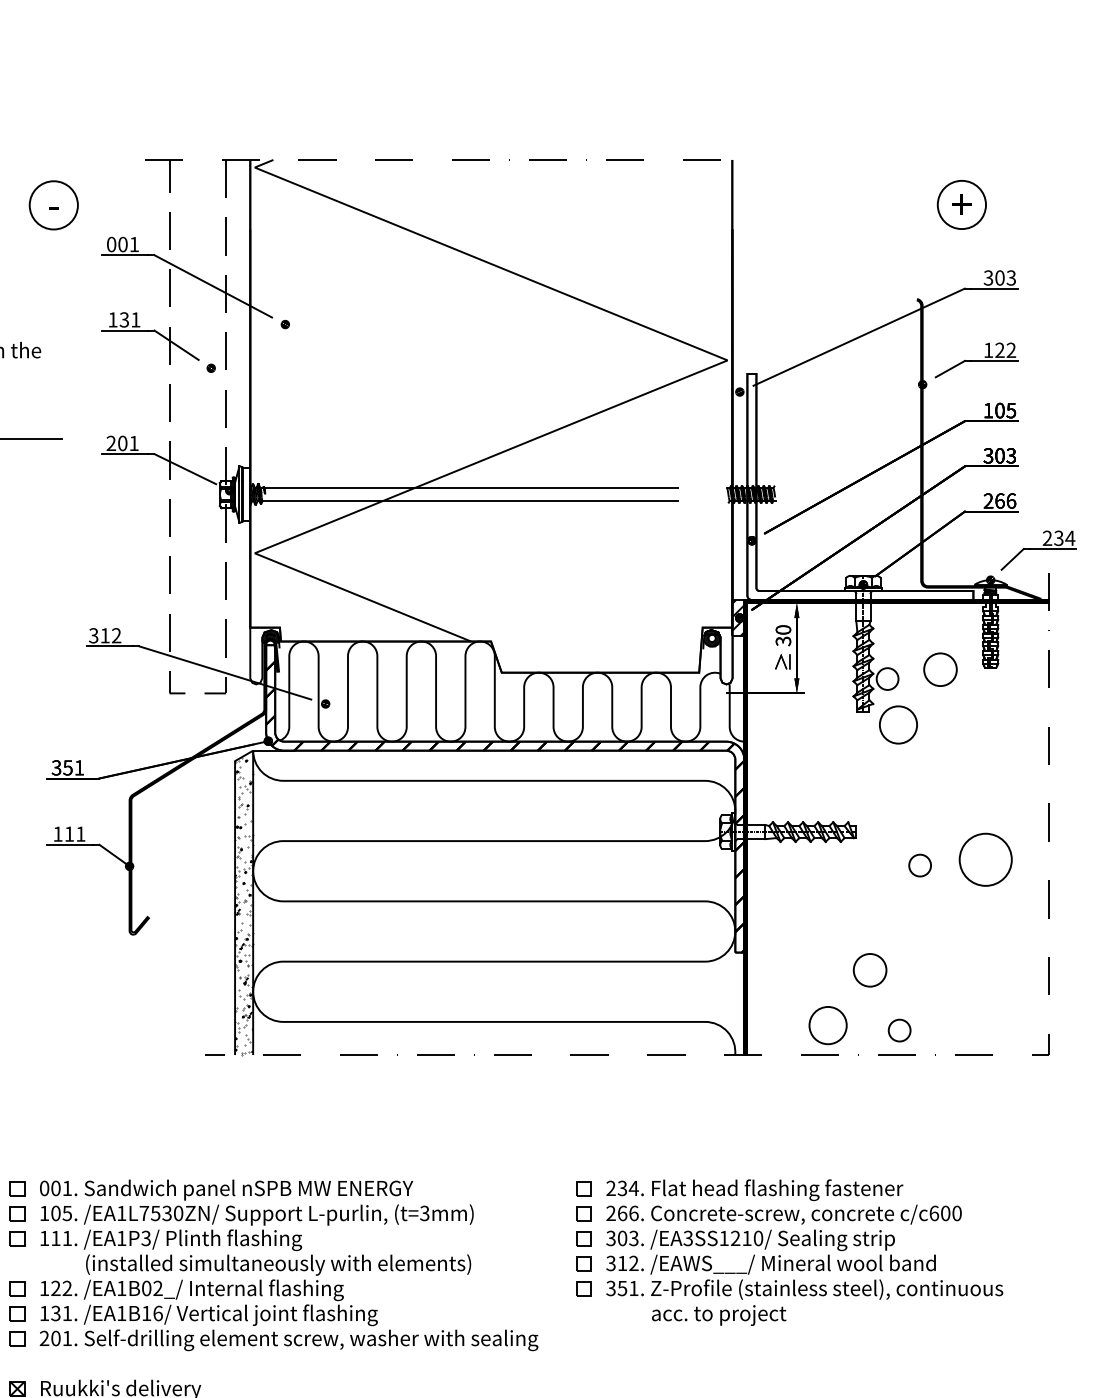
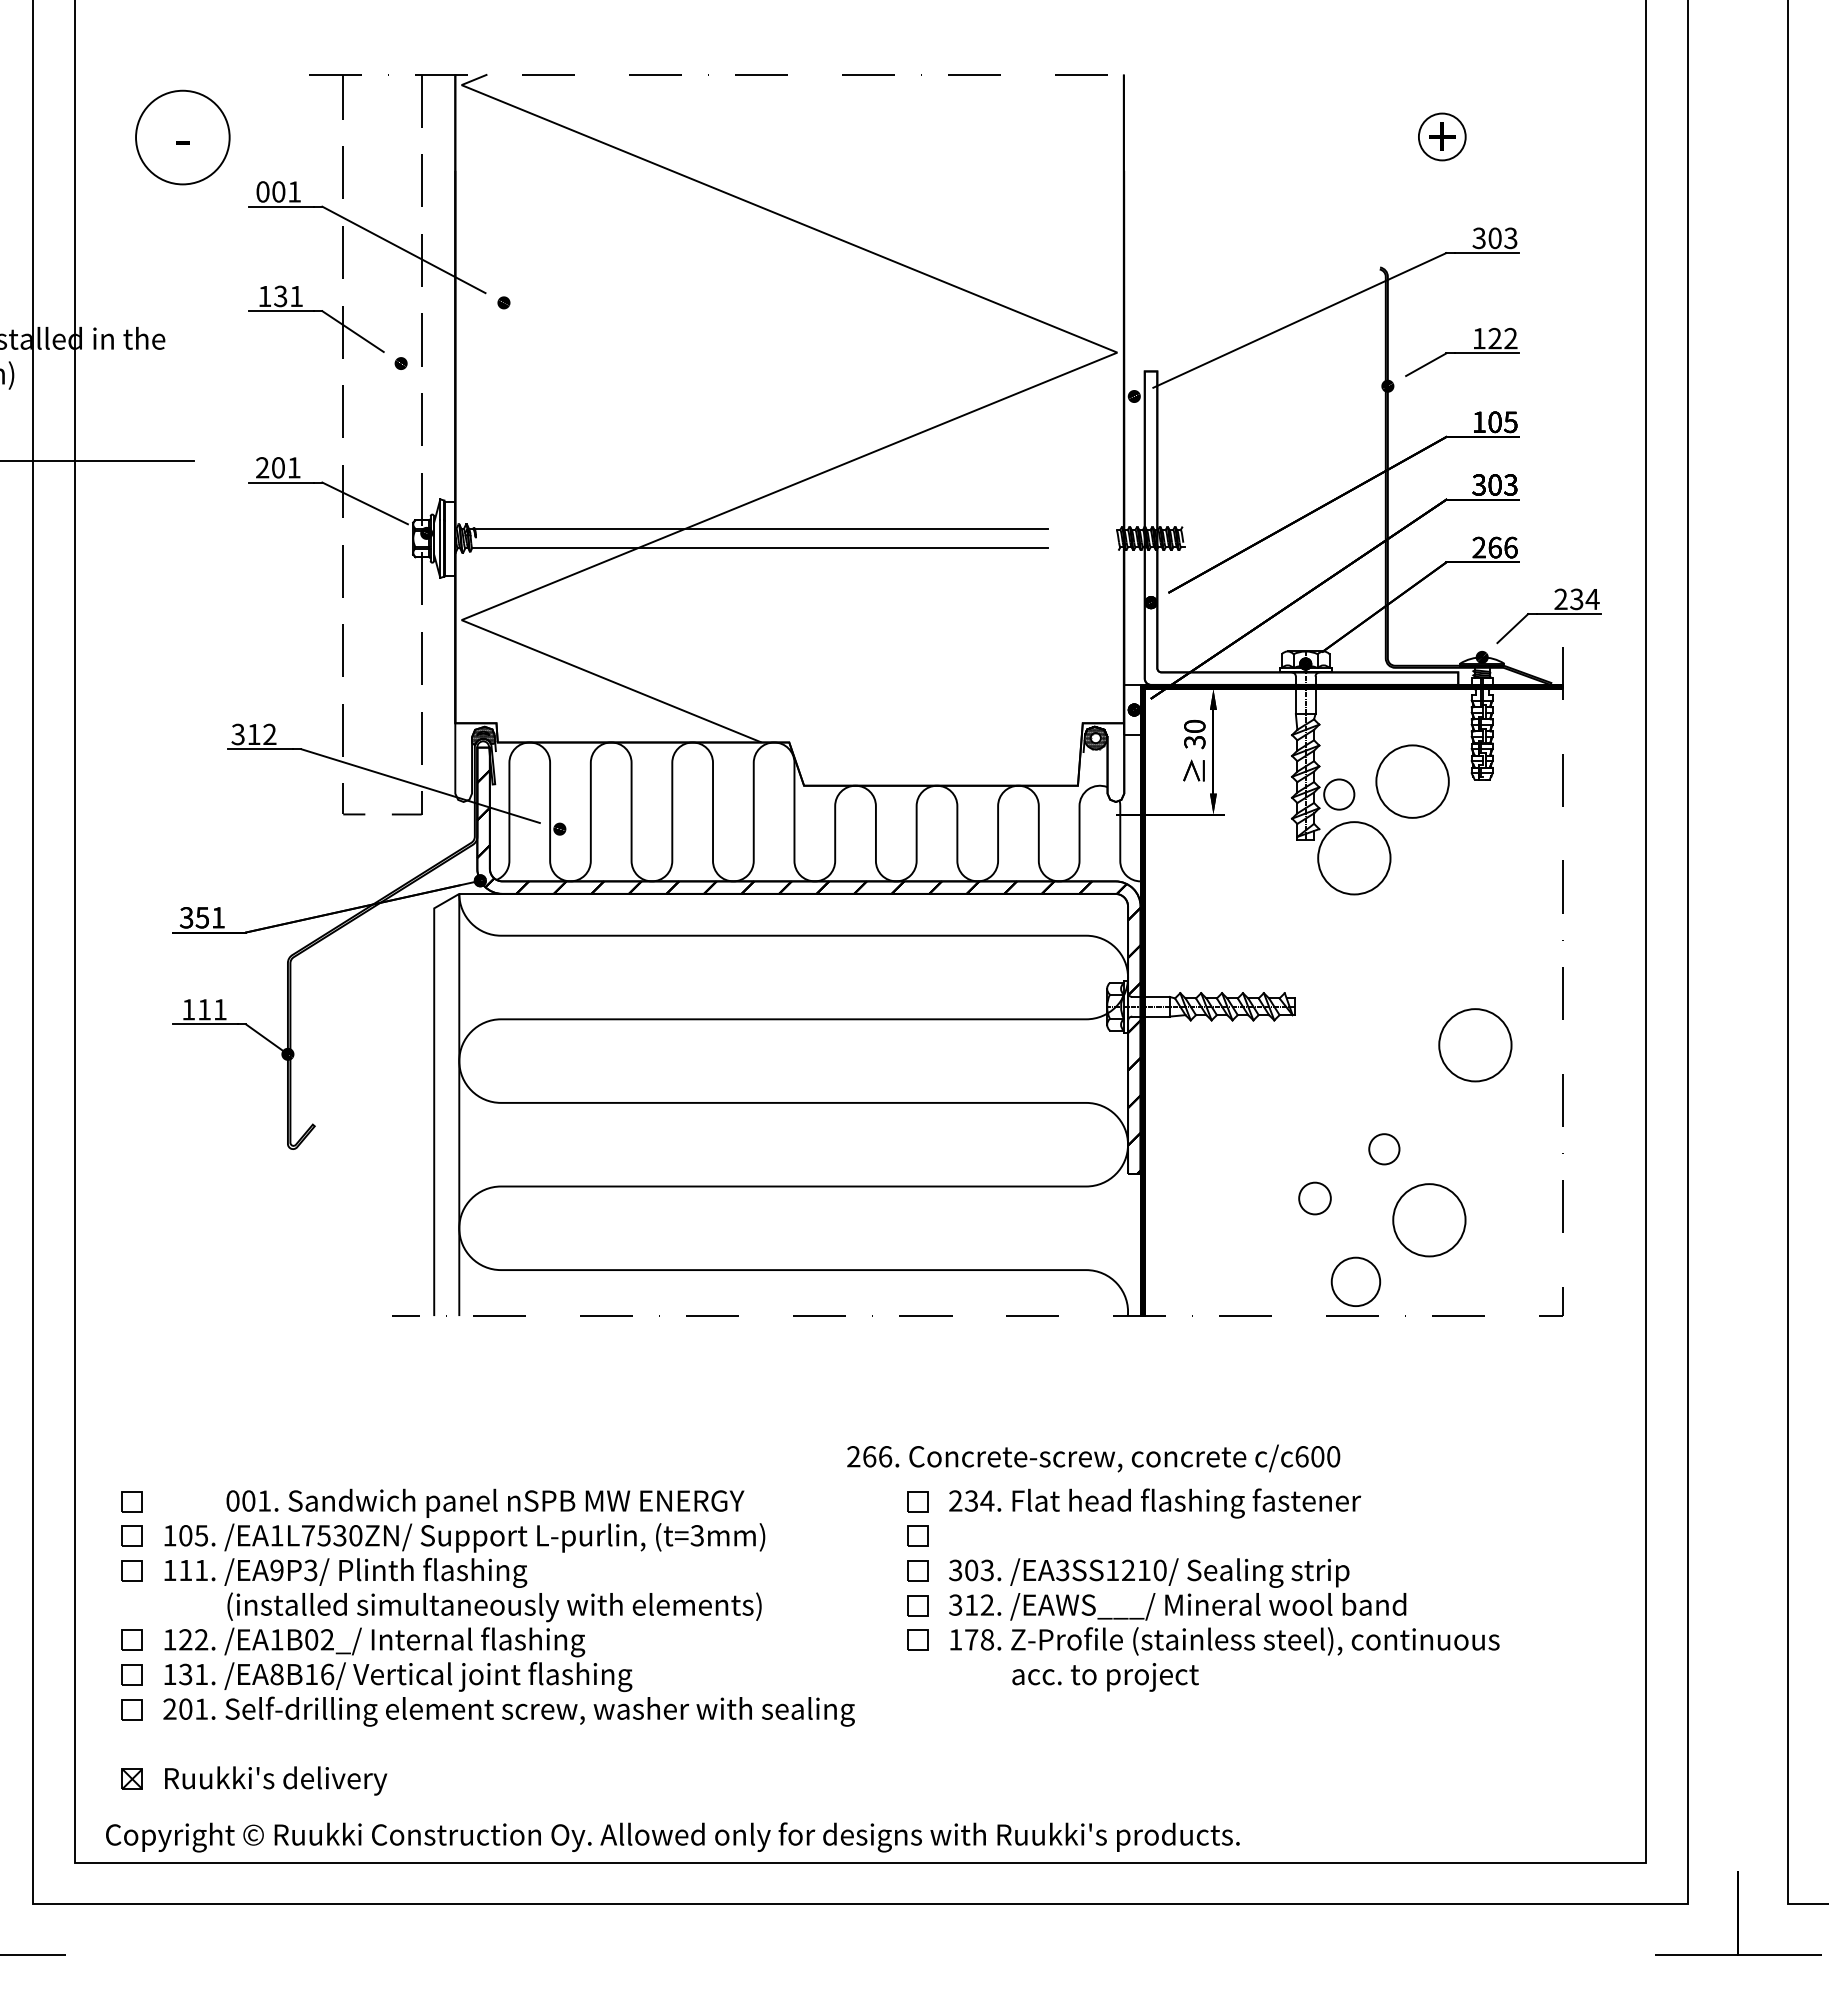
circle: (961, 204) -> (1441, 136), size x0.7
circle: (53, 205) -> (182, 137), size x1.4
hatch: (739, 617) -> (1133, 709), removed
circle: (940, 669) -> (1412, 781), size x1.6
circle: (898, 725) -> (1354, 858), size x1.4
circle: (920, 865) -> (1384, 1149), moved
hatch: (243, 906) -> (446, 1109), removed
circle: (869, 970) -> (1314, 1198), size x0.7
circle: (952, 986) -> (1429, 1220), added
circle: (827, 1025) -> (1256, 1274), removed
circle: (899, 1030) -> (1355, 1282), size x1.6
text: (226, 1189) -> (485, 1502), moved
text: (783, 1214) -> (1093, 1458), moved
text: (121, 1238) -> (276, 1570), /EA1P3/ -> /EA9P3/
text: (622, 1288) -> (971, 1639), 351. -> 178.
text: (121, 1313) -> (276, 1674), /EA1B16/ -> /EA8B16/

